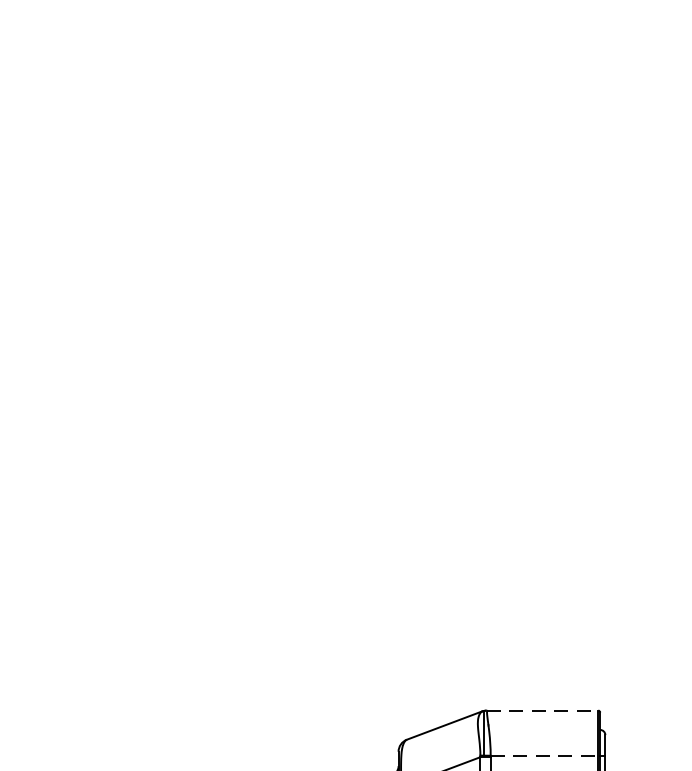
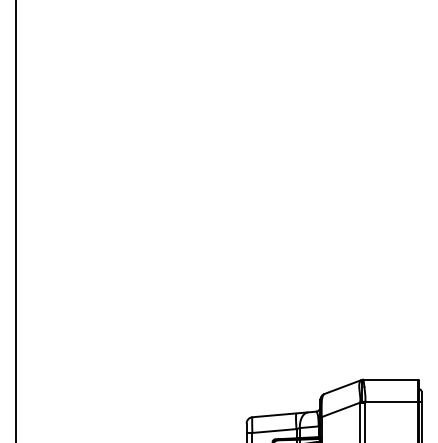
line: (543, 710) -> (391, 379), dashed -> solid
line: (545, 755) -> (392, 401), dashed -> solid

